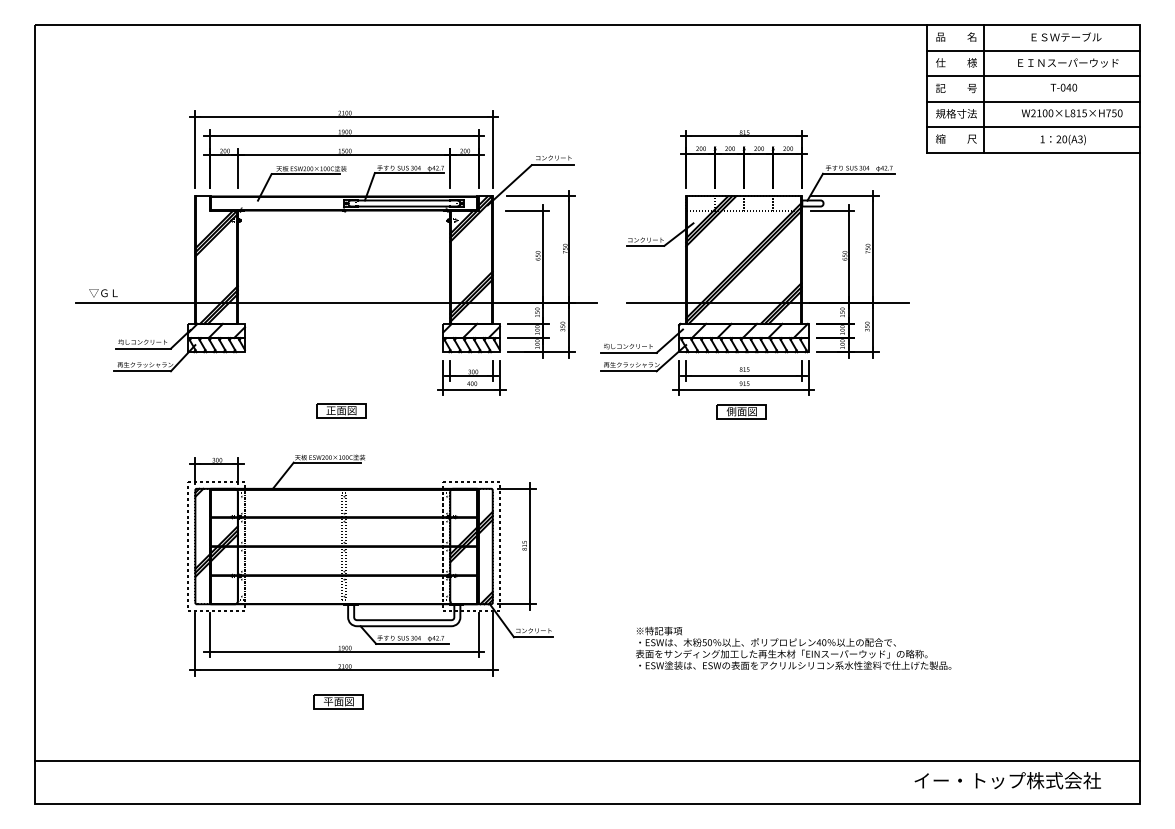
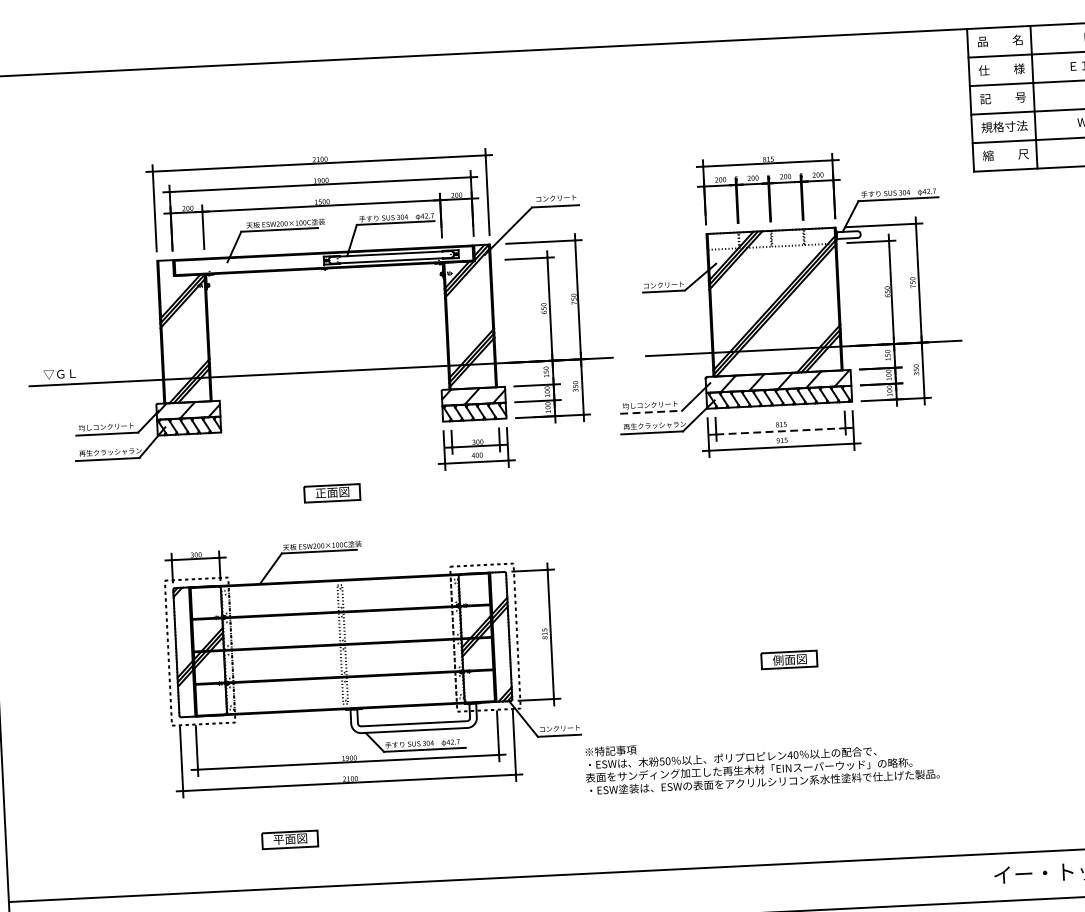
line: (629, 352) -> (651, 411), solid -> dashed
line: (743, 375) -> (780, 431), solid -> dashed
part: (741, 411) -> (789, 659), moved
text: (793, 647) -> (761, 762), moved
part: (338, 701) -> (289, 839), moved

